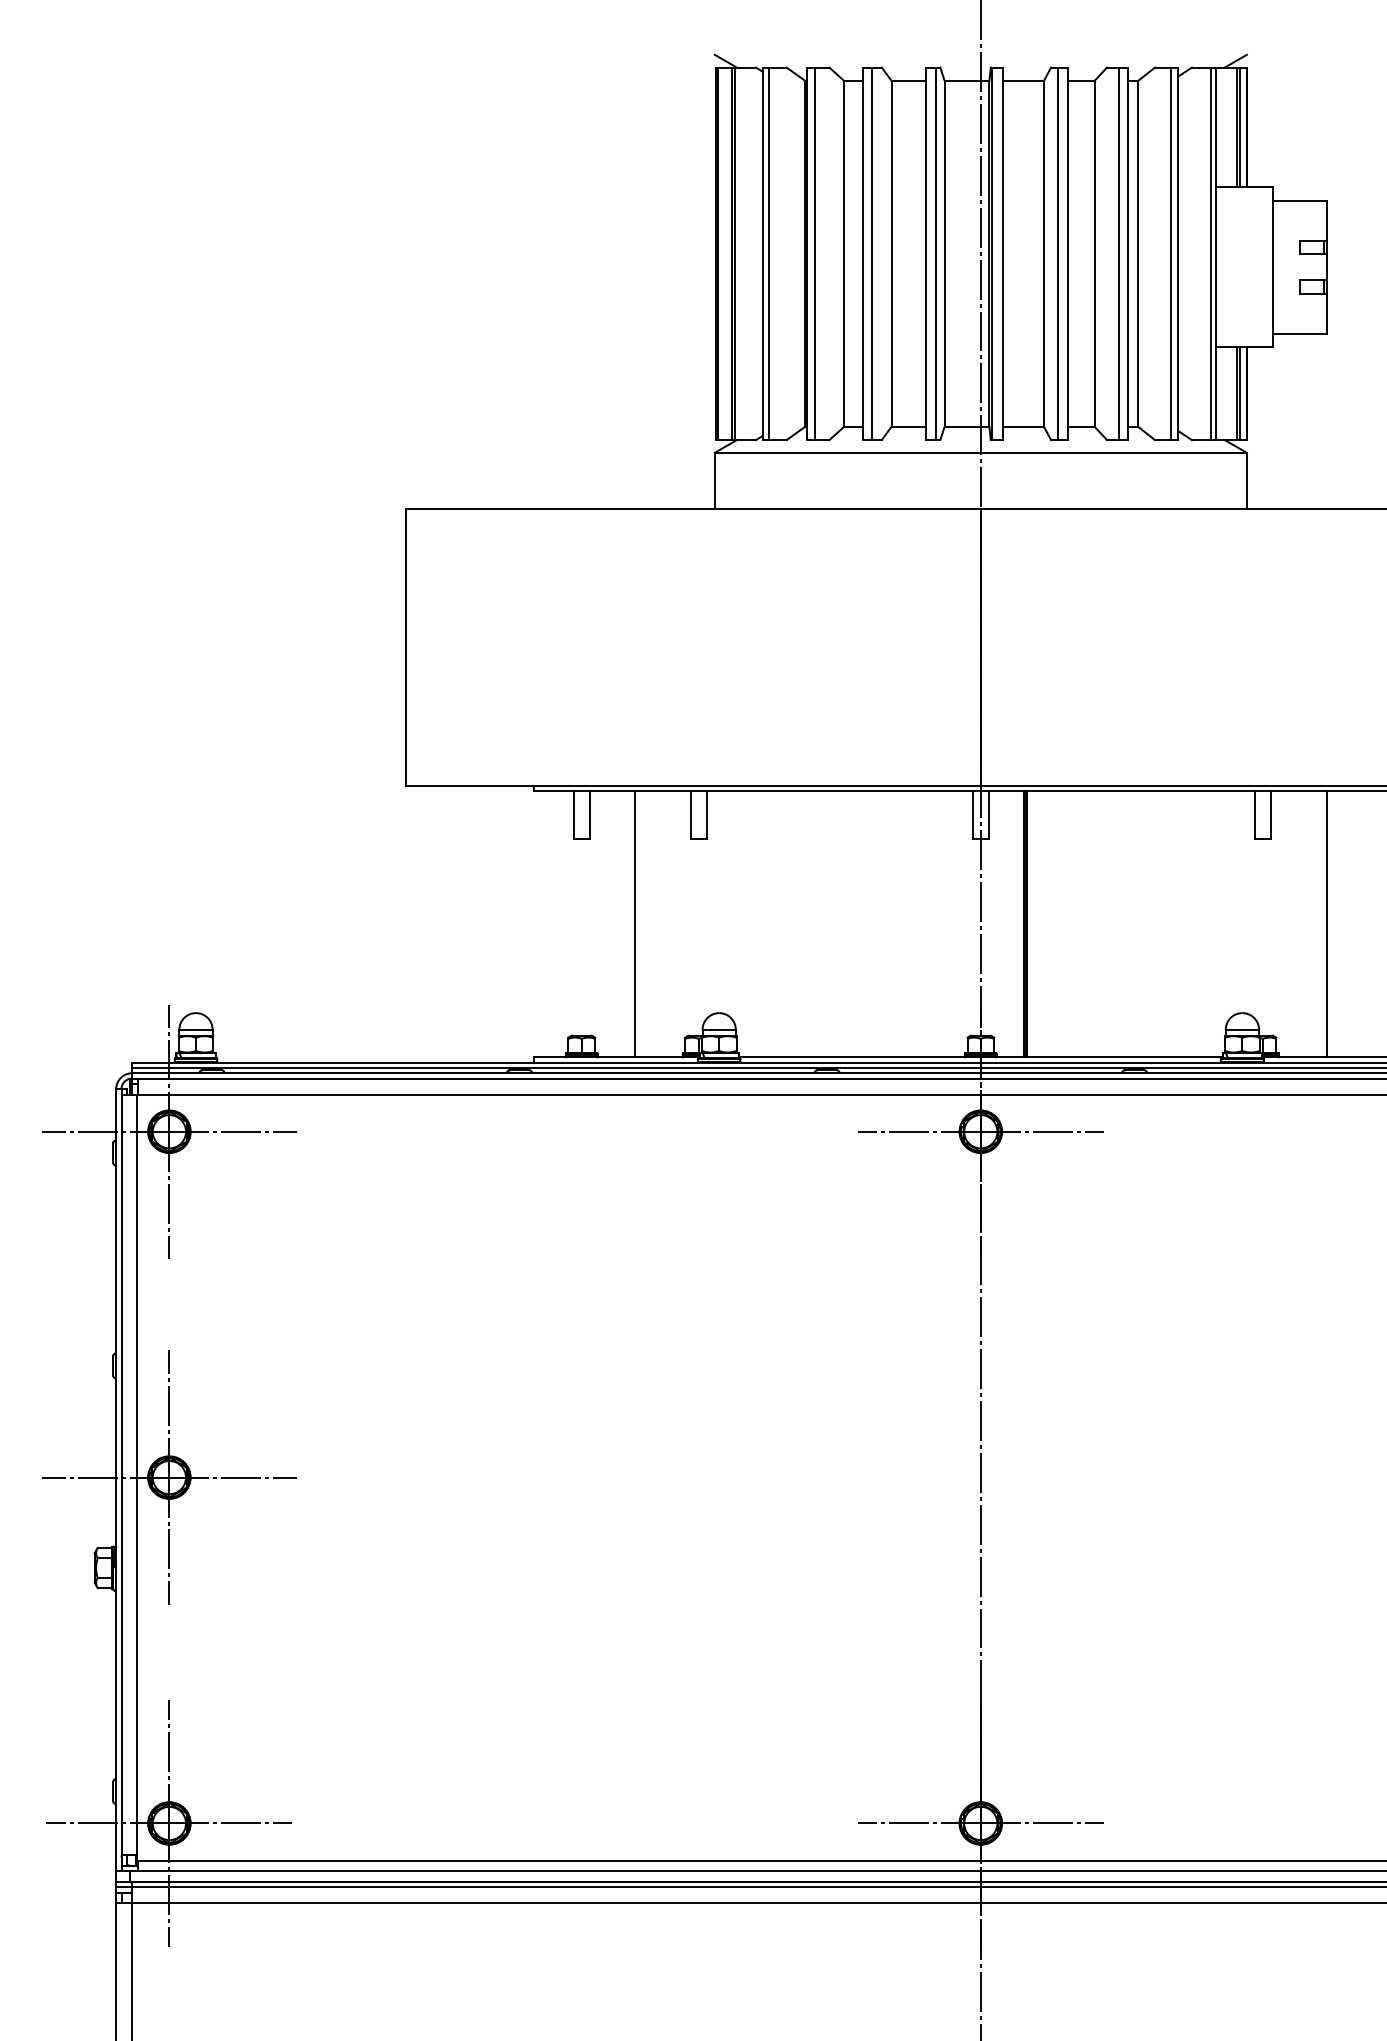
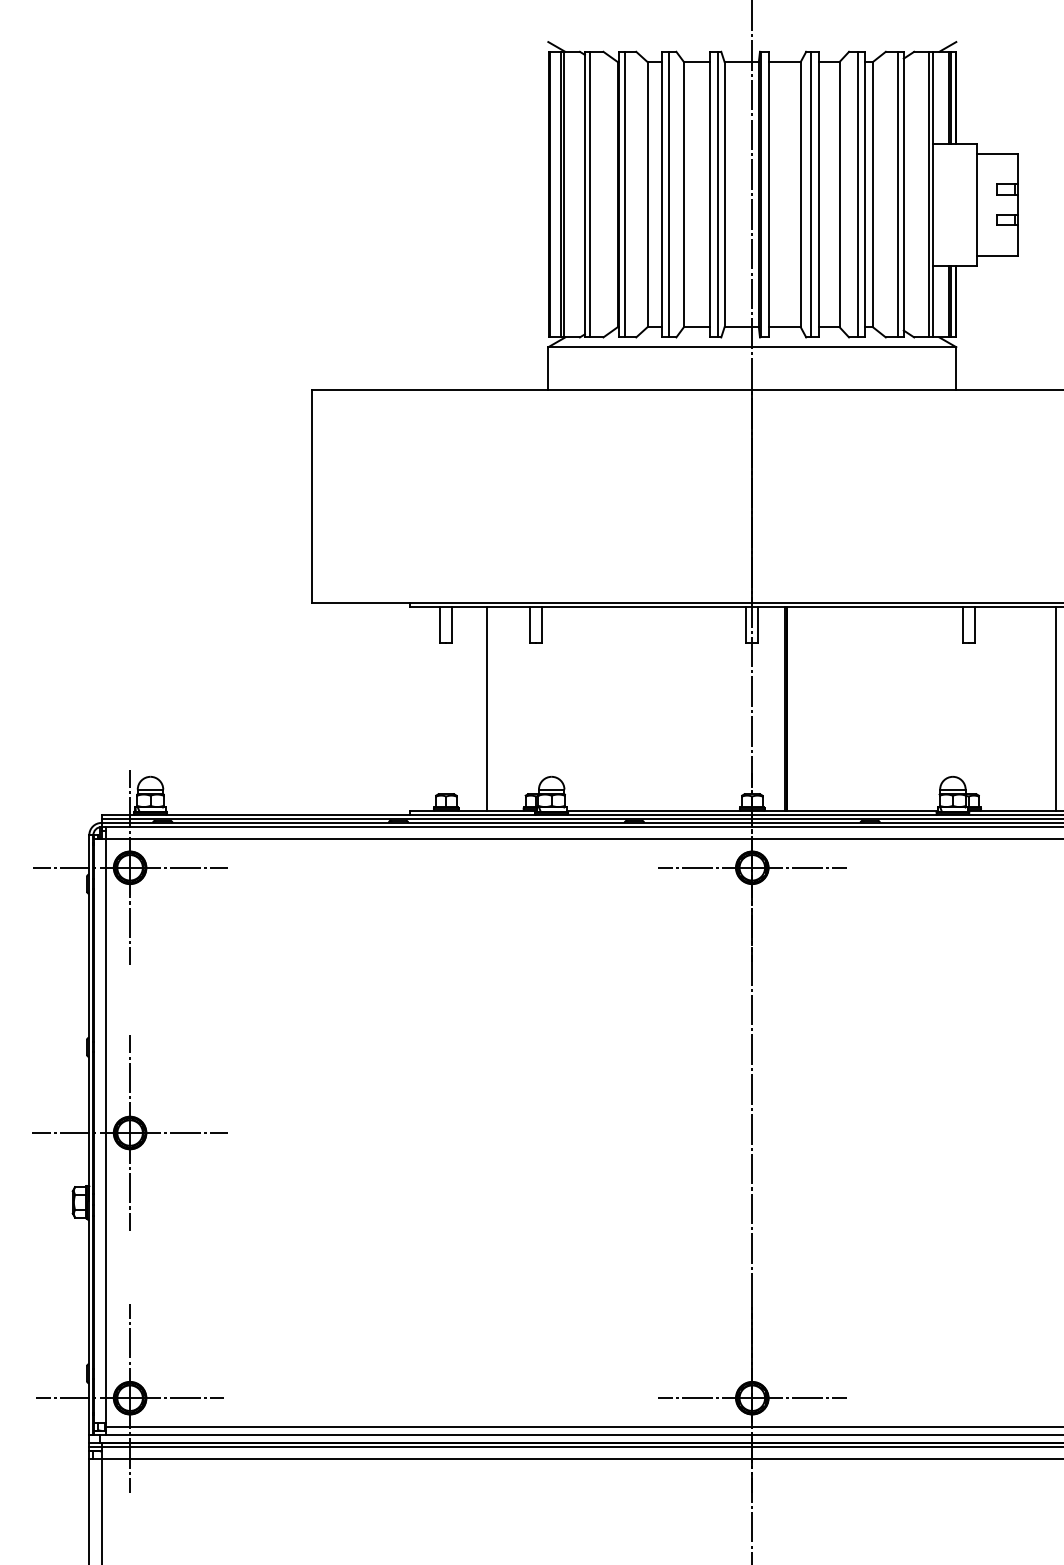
line: (1326, 924) -> (1055, 708), moved

